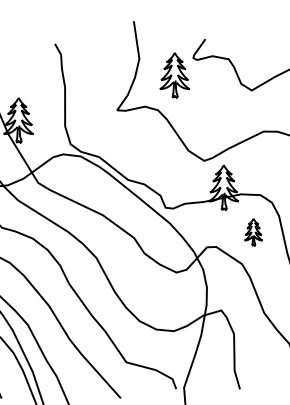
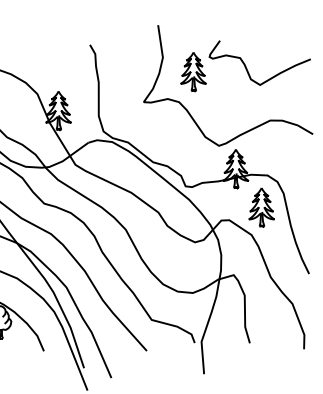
part: (253, 232) -> (261, 207), size x1.67

